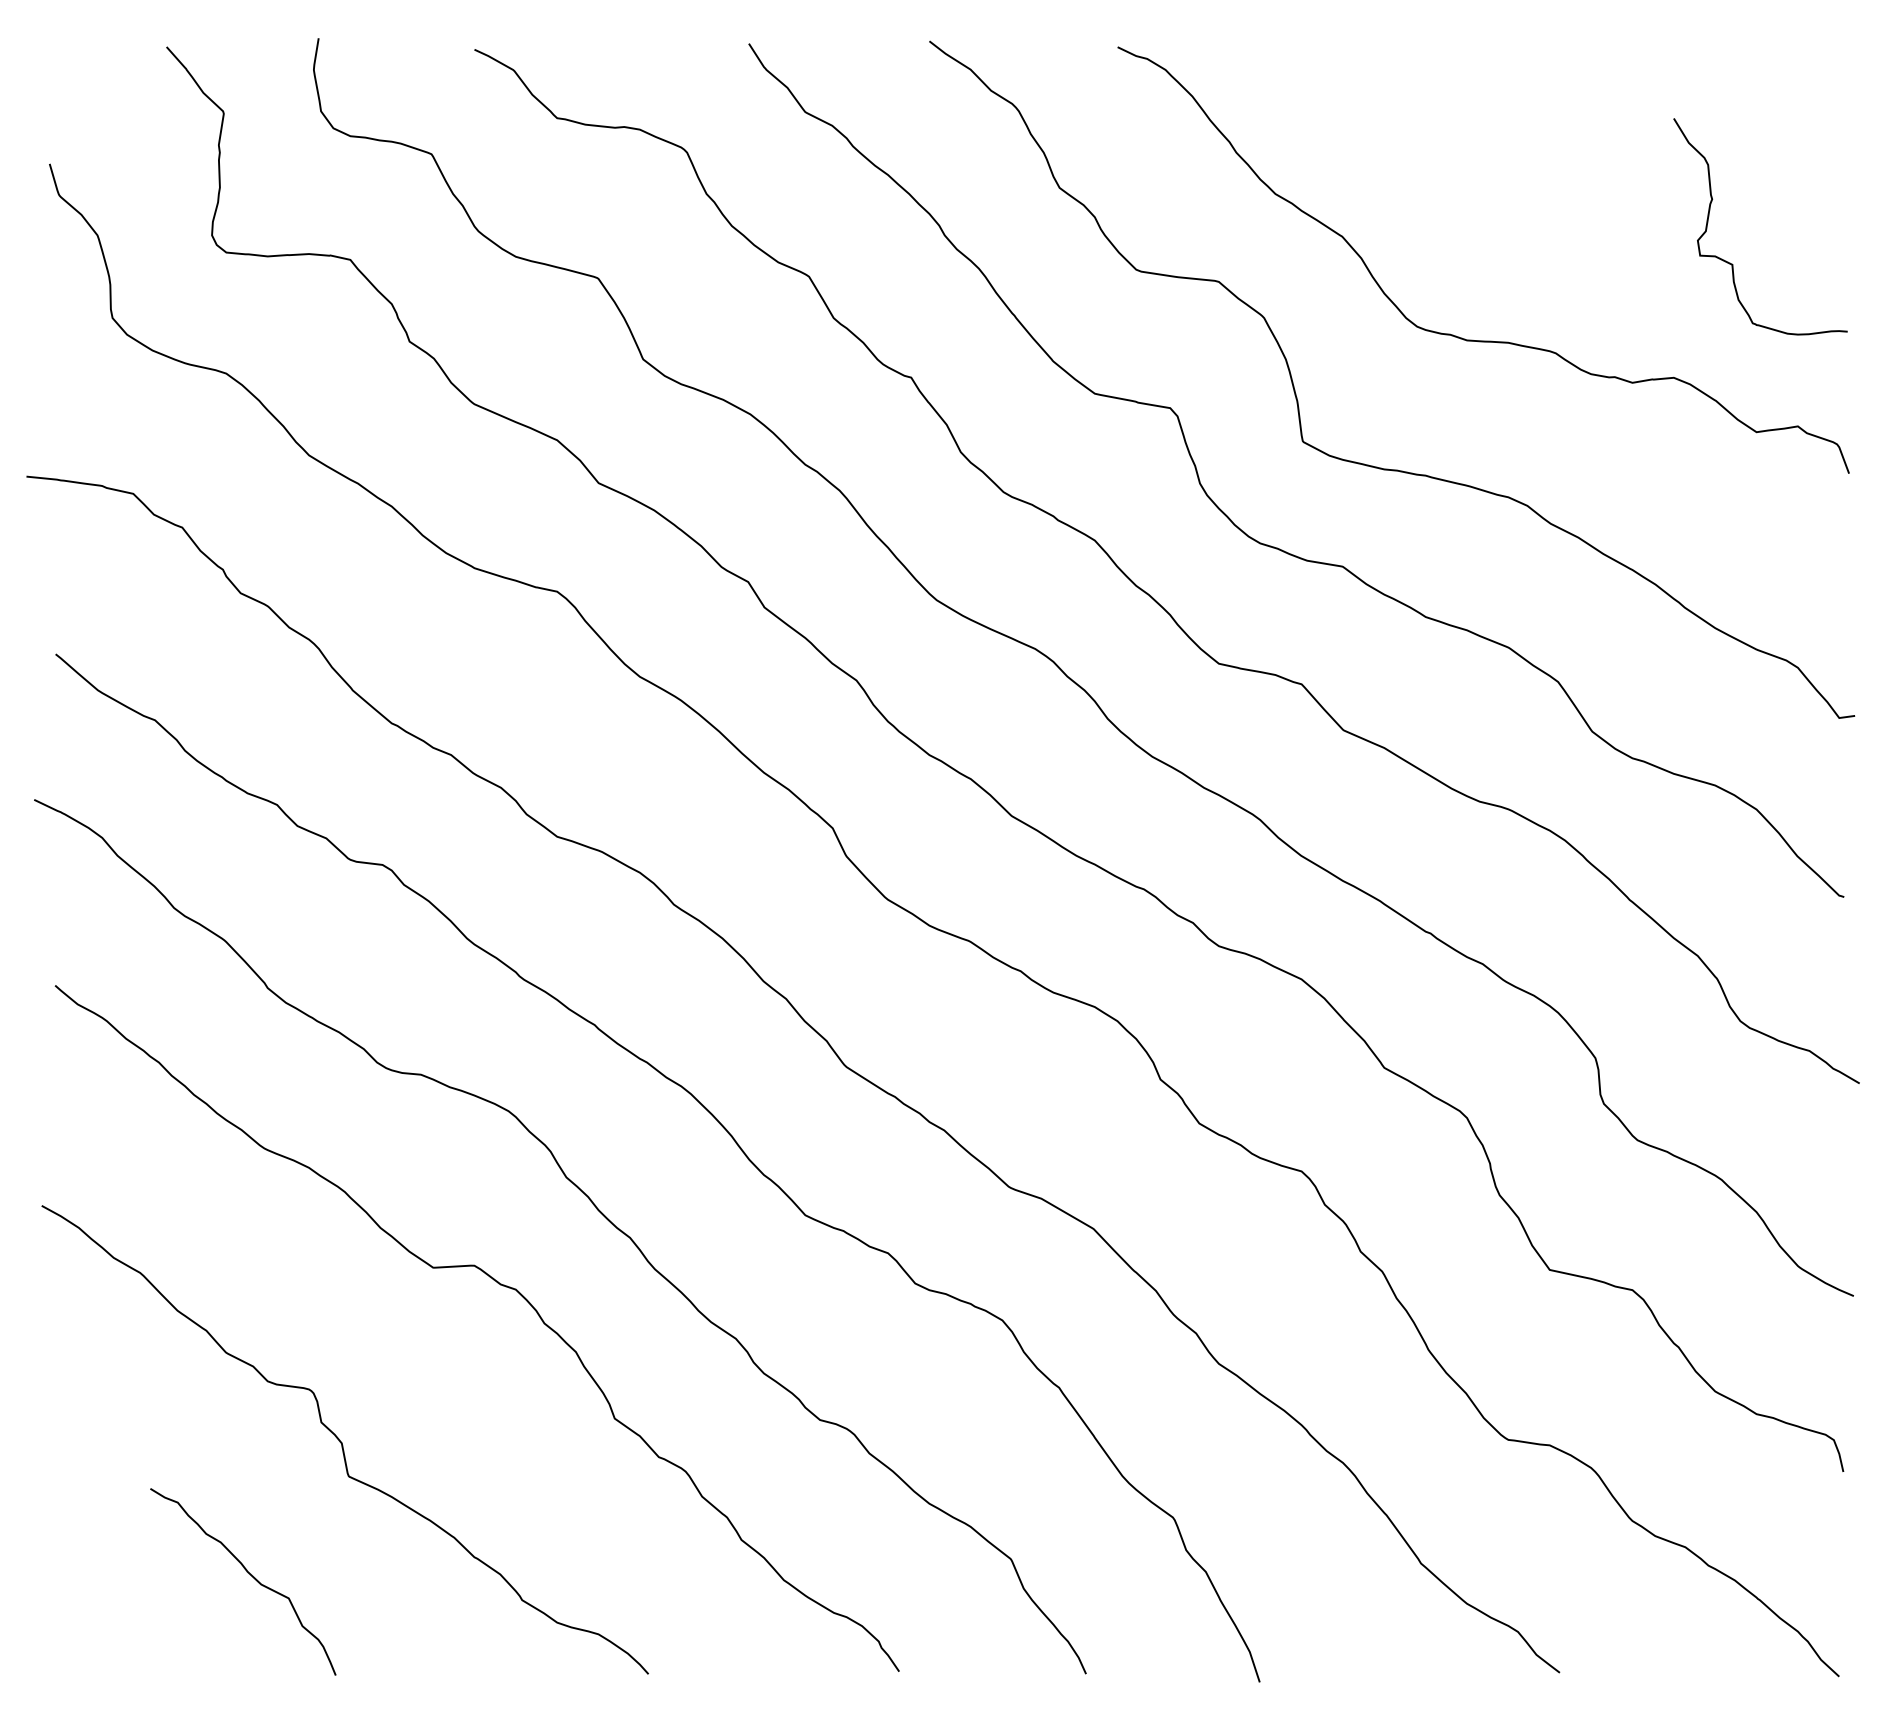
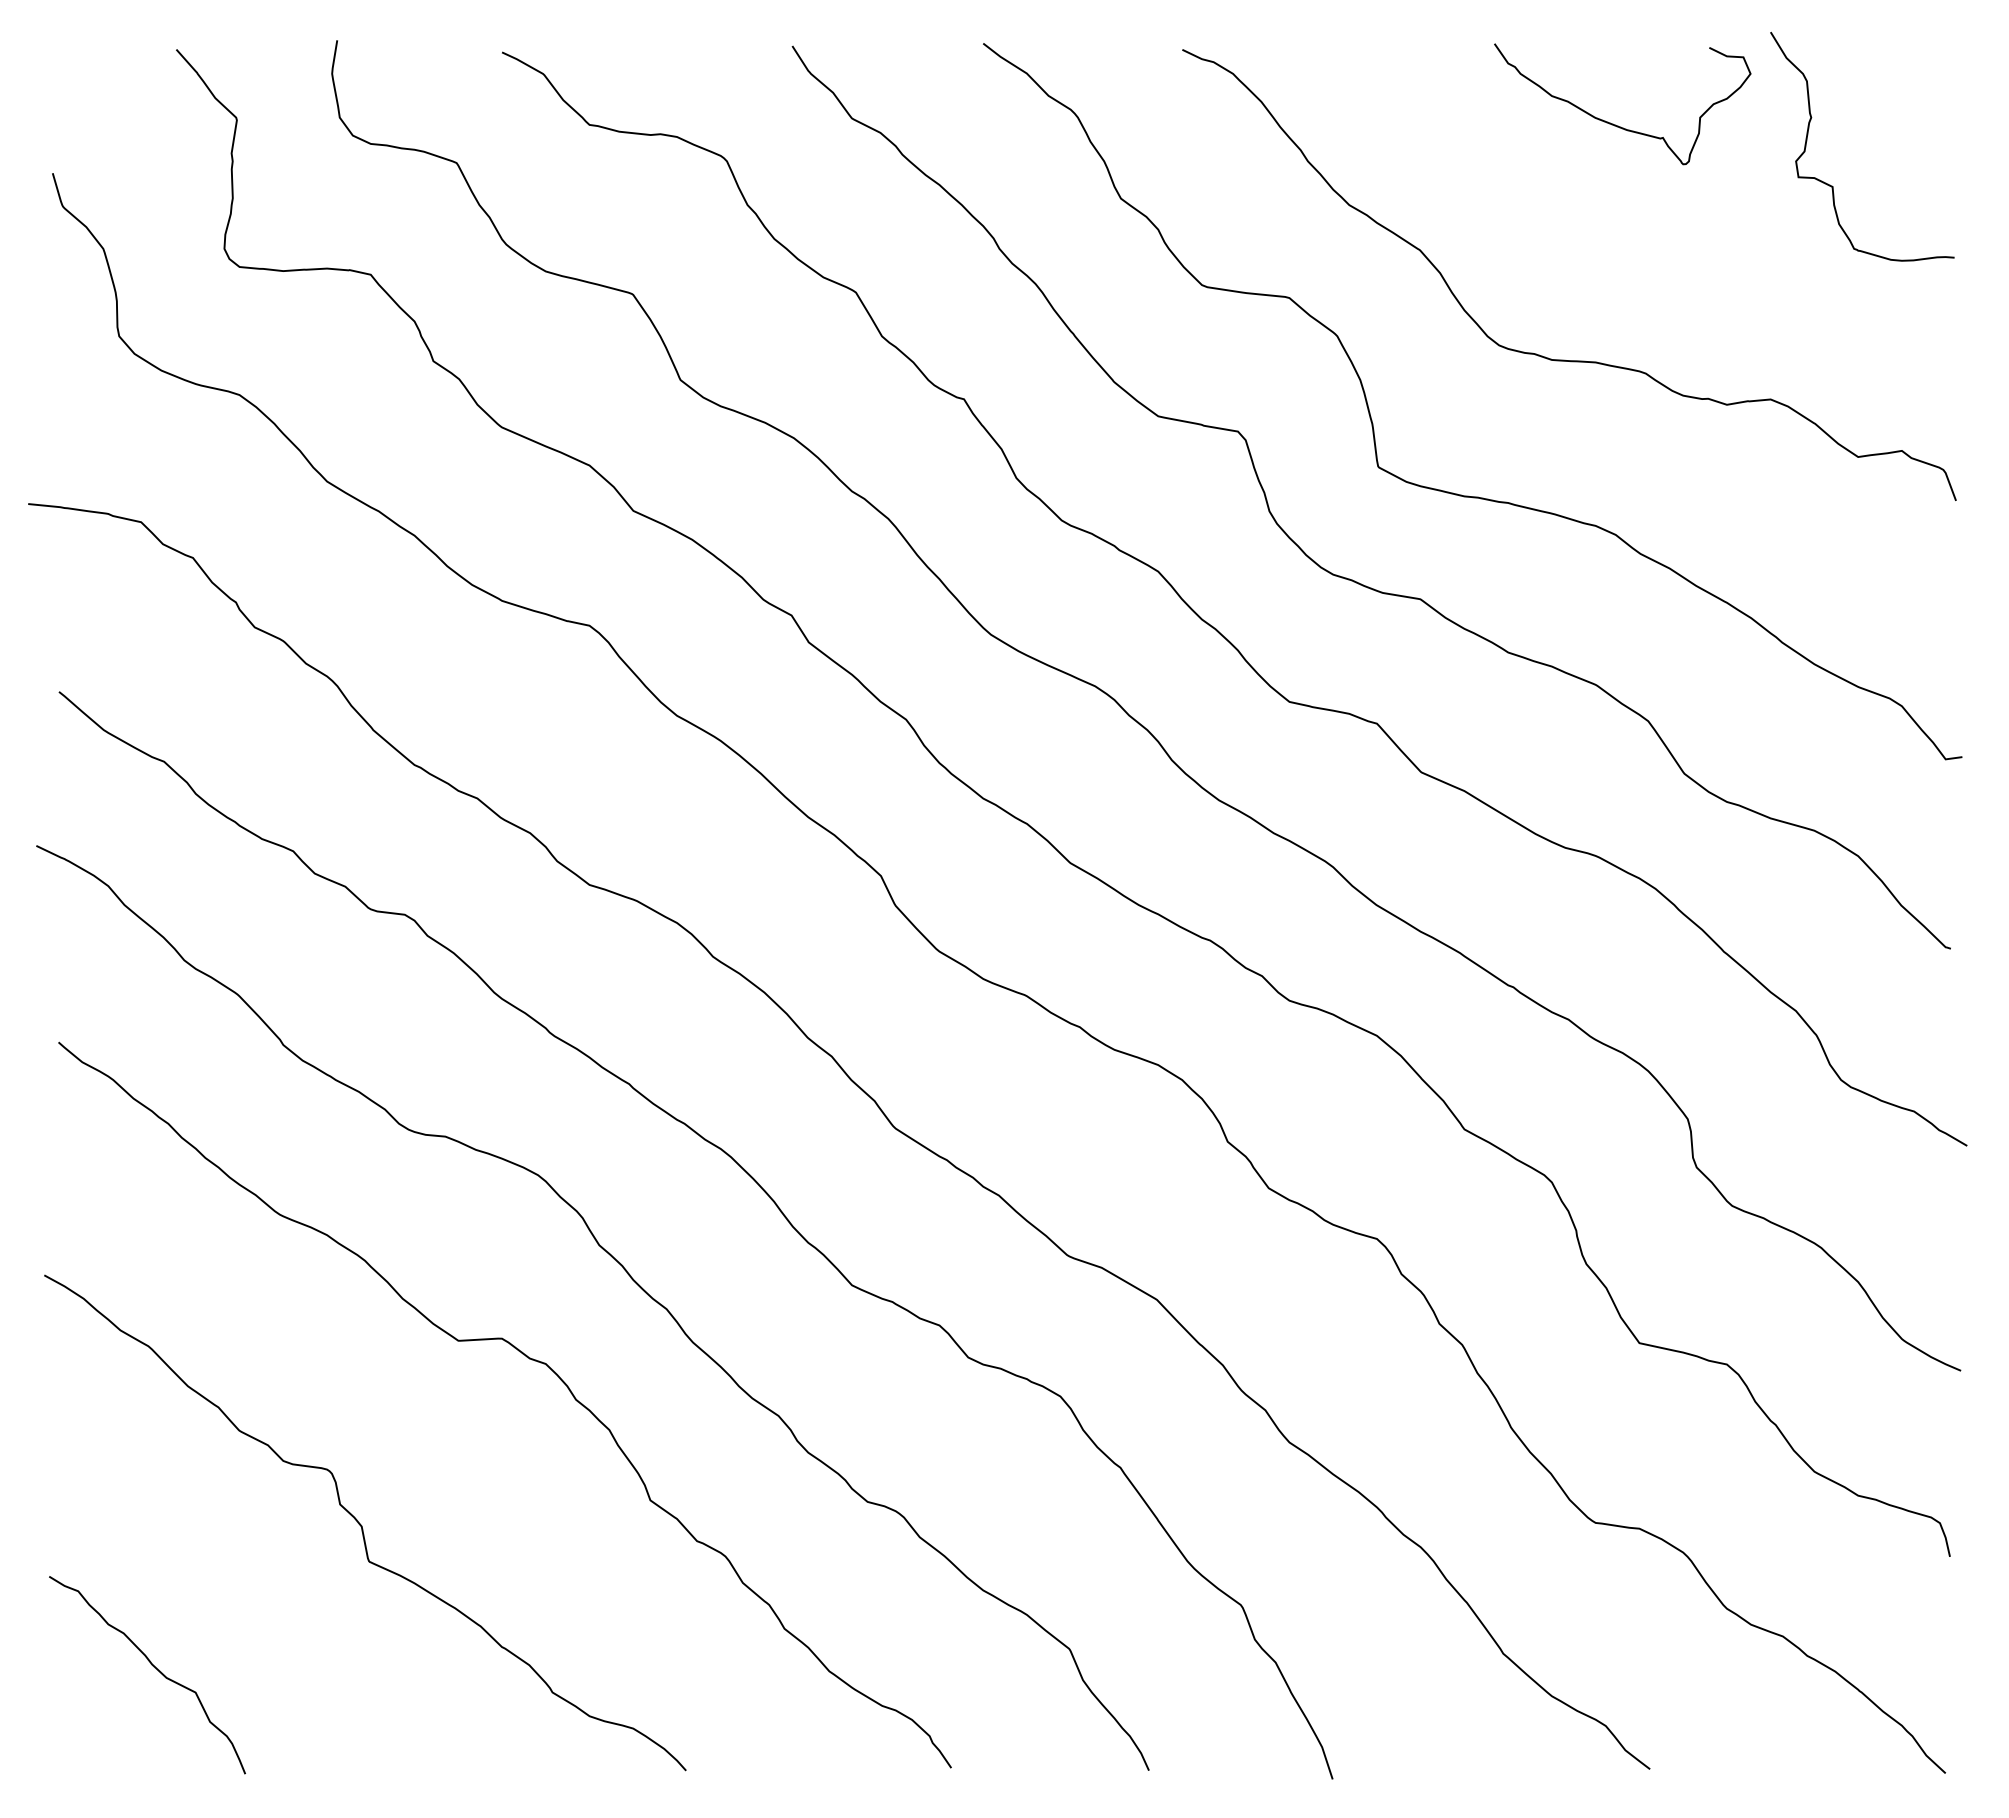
curve: (1525, 116) -> (1613, 123), added
curve: (1732, 263) -> (1832, 185), moved
curve: (248, 1574) -> (153, 1667), moved

